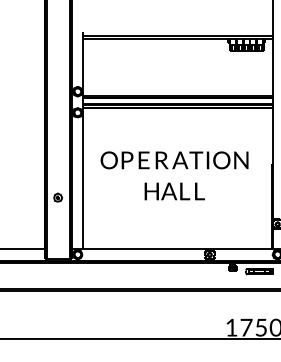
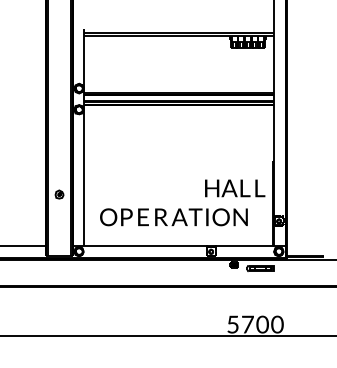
text: (174, 160) -> (173, 217), moved
text: (175, 191) -> (235, 188), moved
text: (231, 327) -> (232, 324), 1 -> 5
text: (261, 327) -> (262, 324), 5 -> 0

